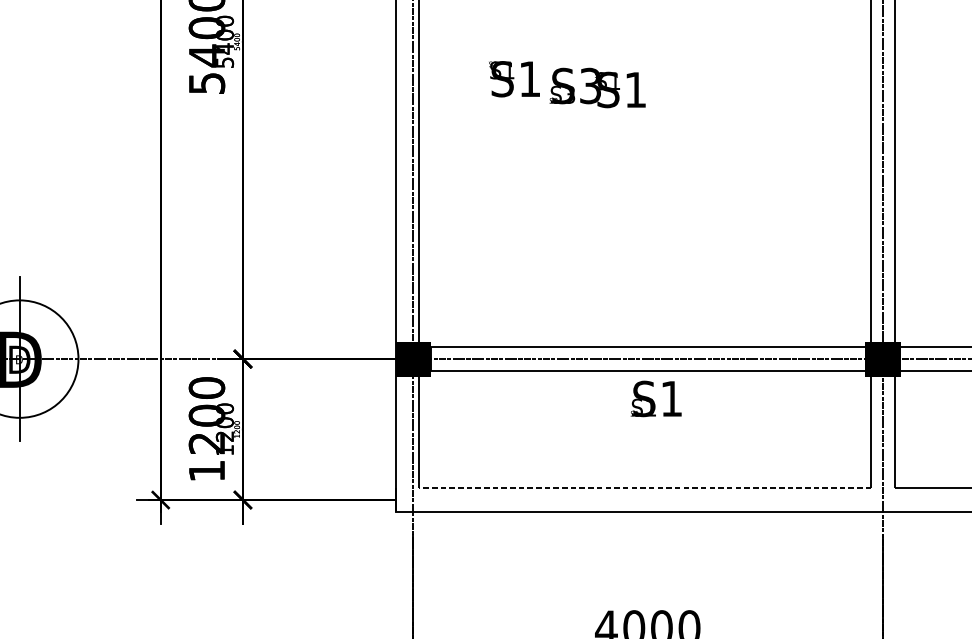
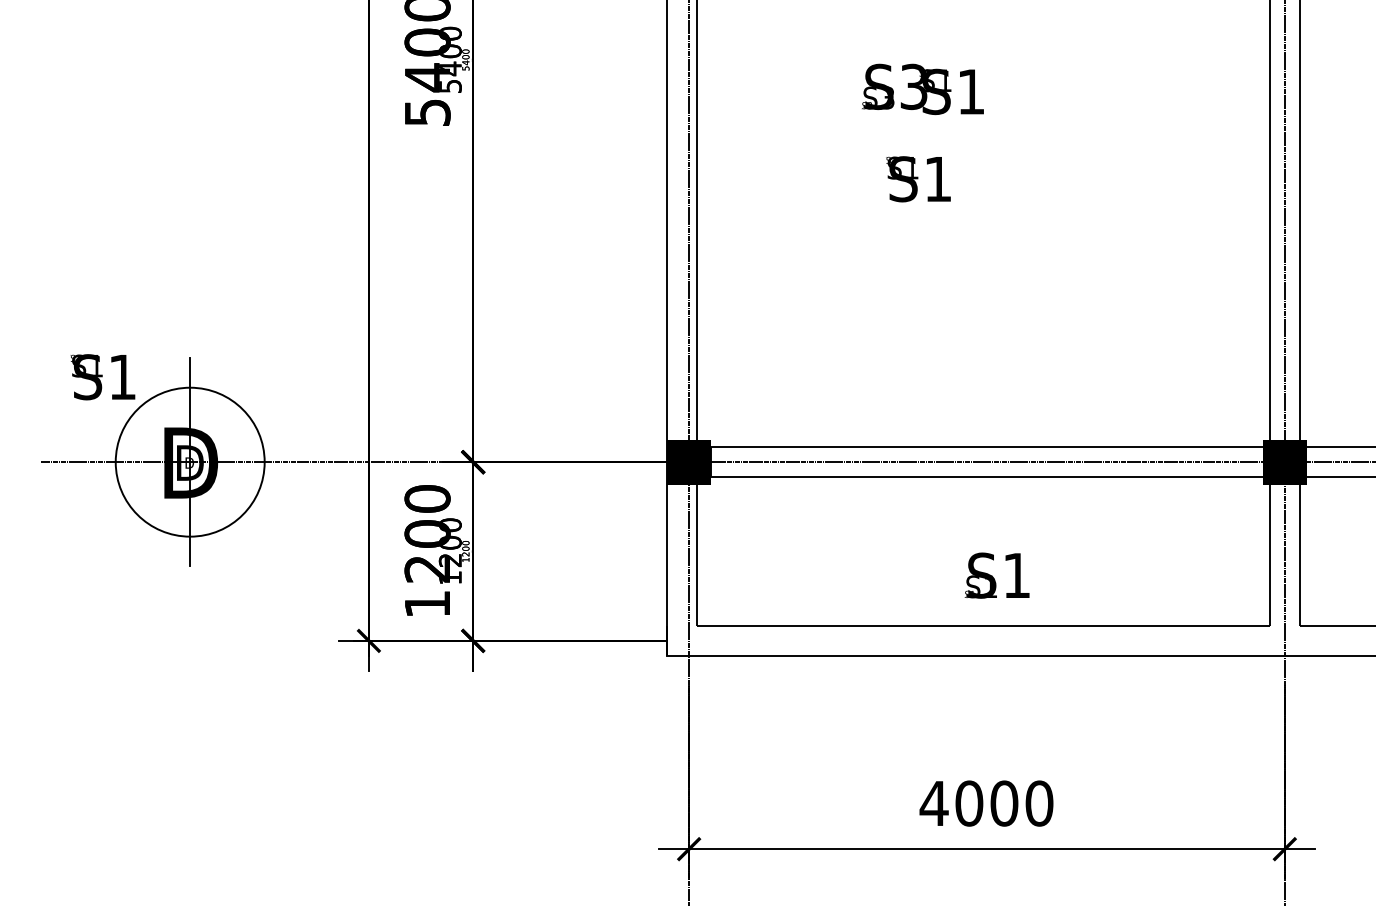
text: (514, 79) -> (918, 179), moved
text: (597, 88) -> (922, 89), moved
text: (655, 398) -> (996, 575), moved
line: (645, 488) -> (983, 626), dashed -> solid

